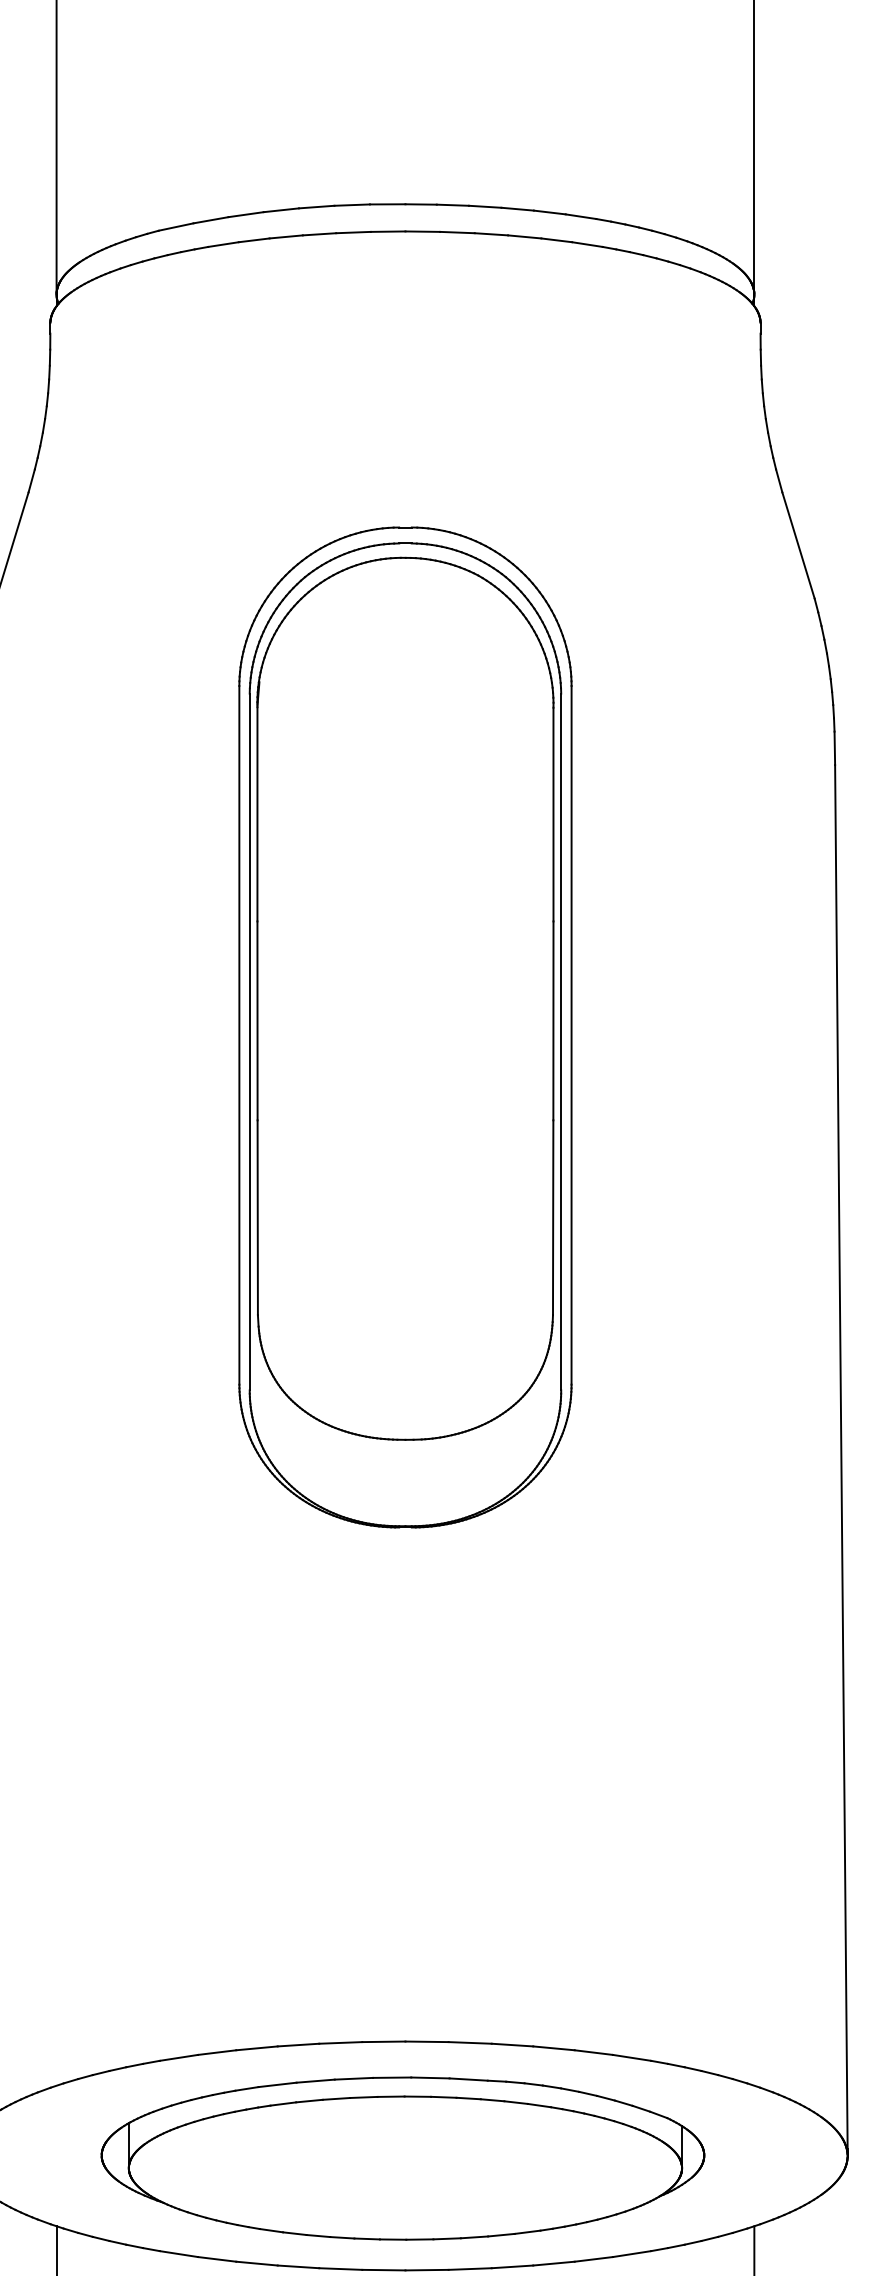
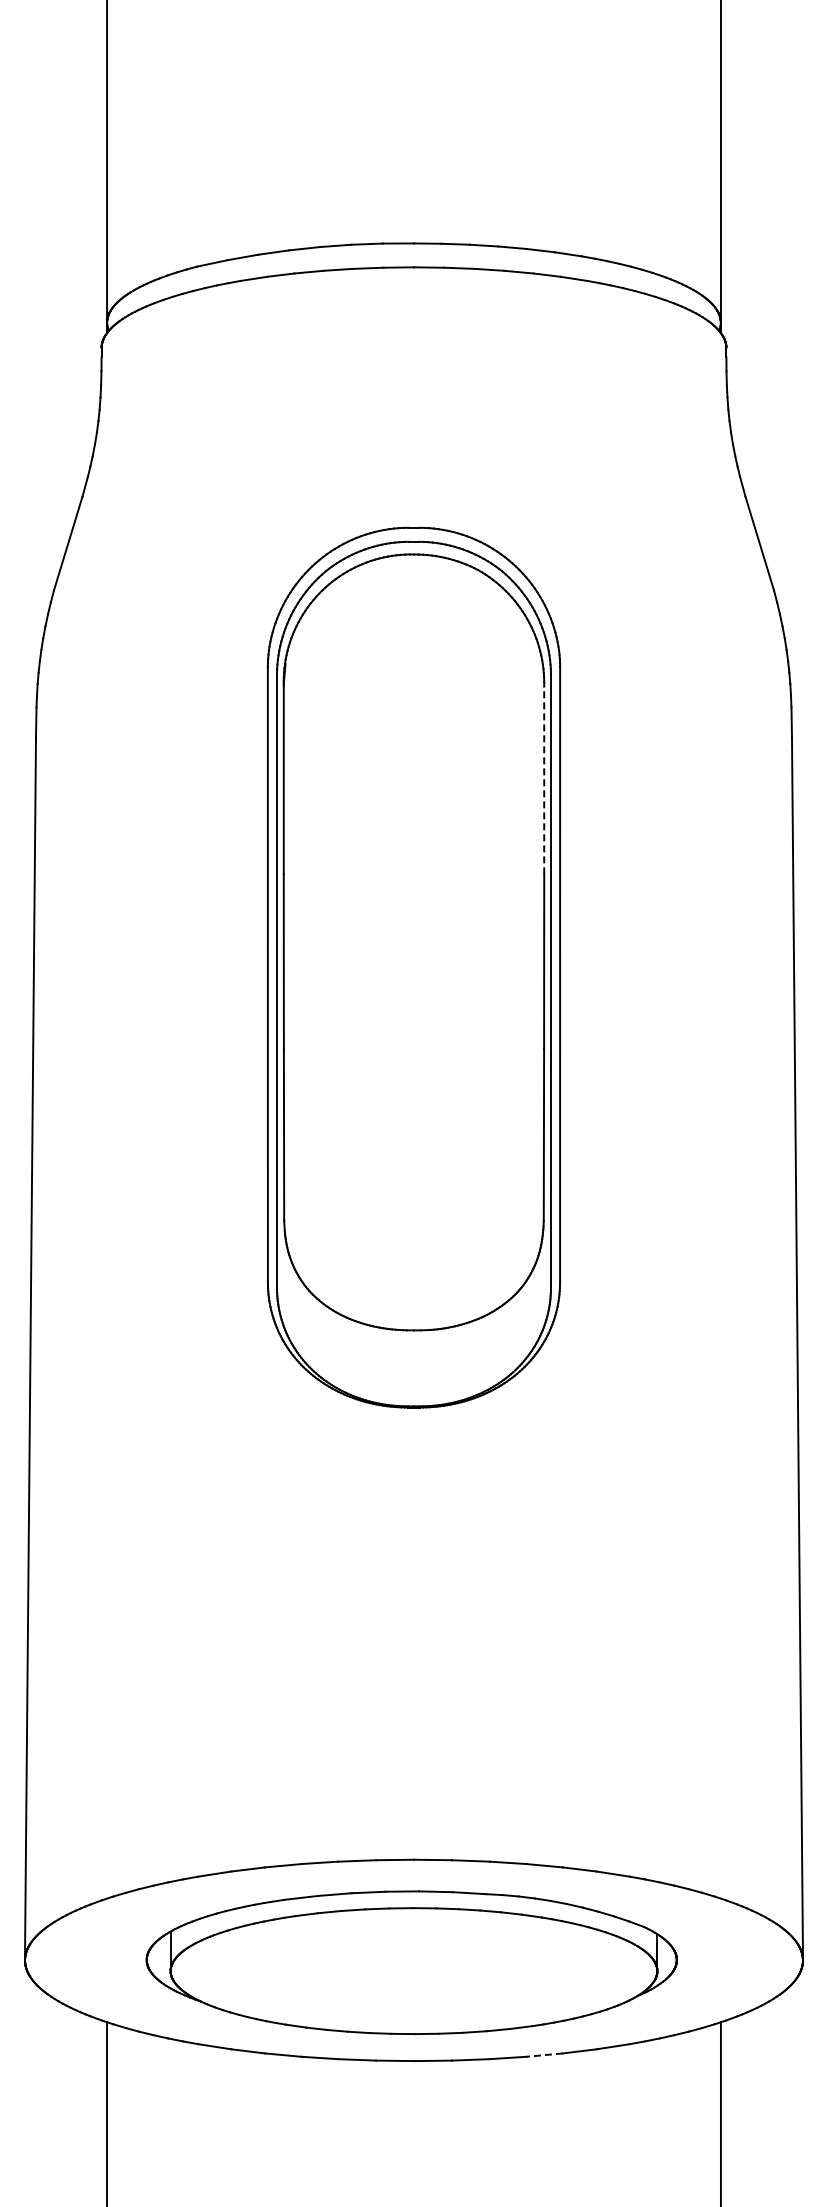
line: (553, 813) -> (544, 779), solid -> dashed
line: (553, 2264) -> (544, 2055), solid -> dashed

